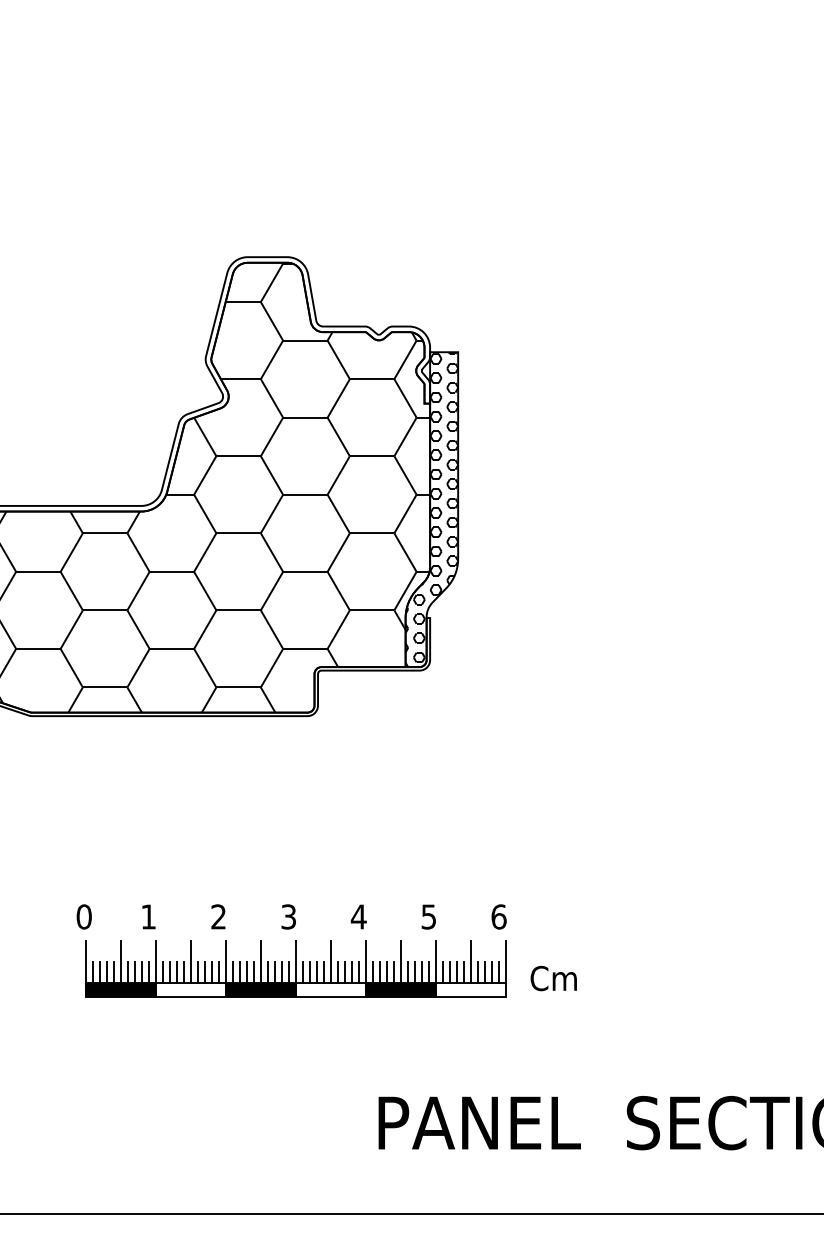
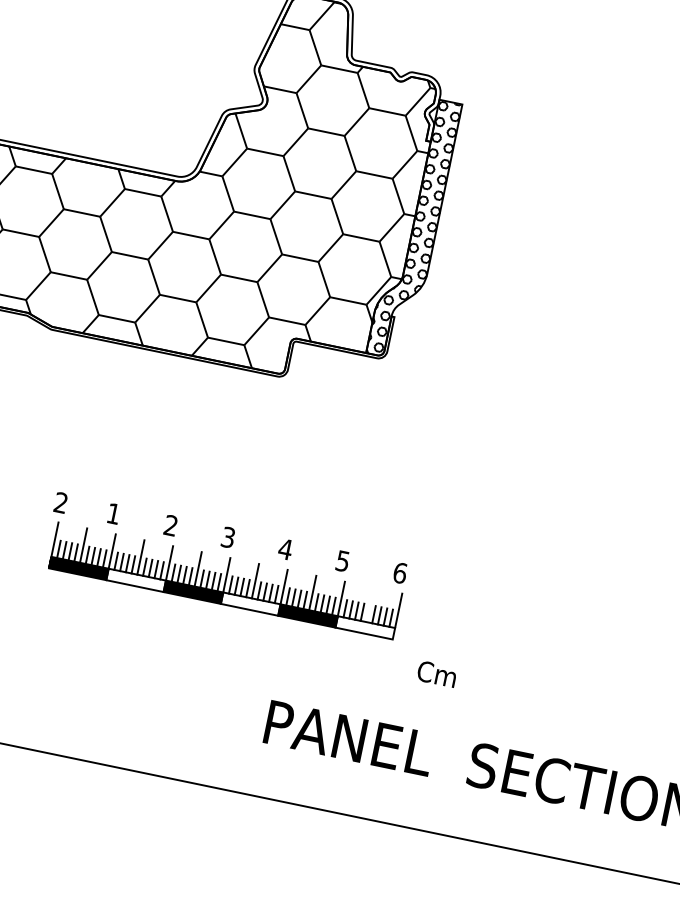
text: (83, 916) -> (60, 502), 0 -> 2
line: (471, 961) -> (370, 604), removed
text: (553, 978) -> (436, 674), moved

